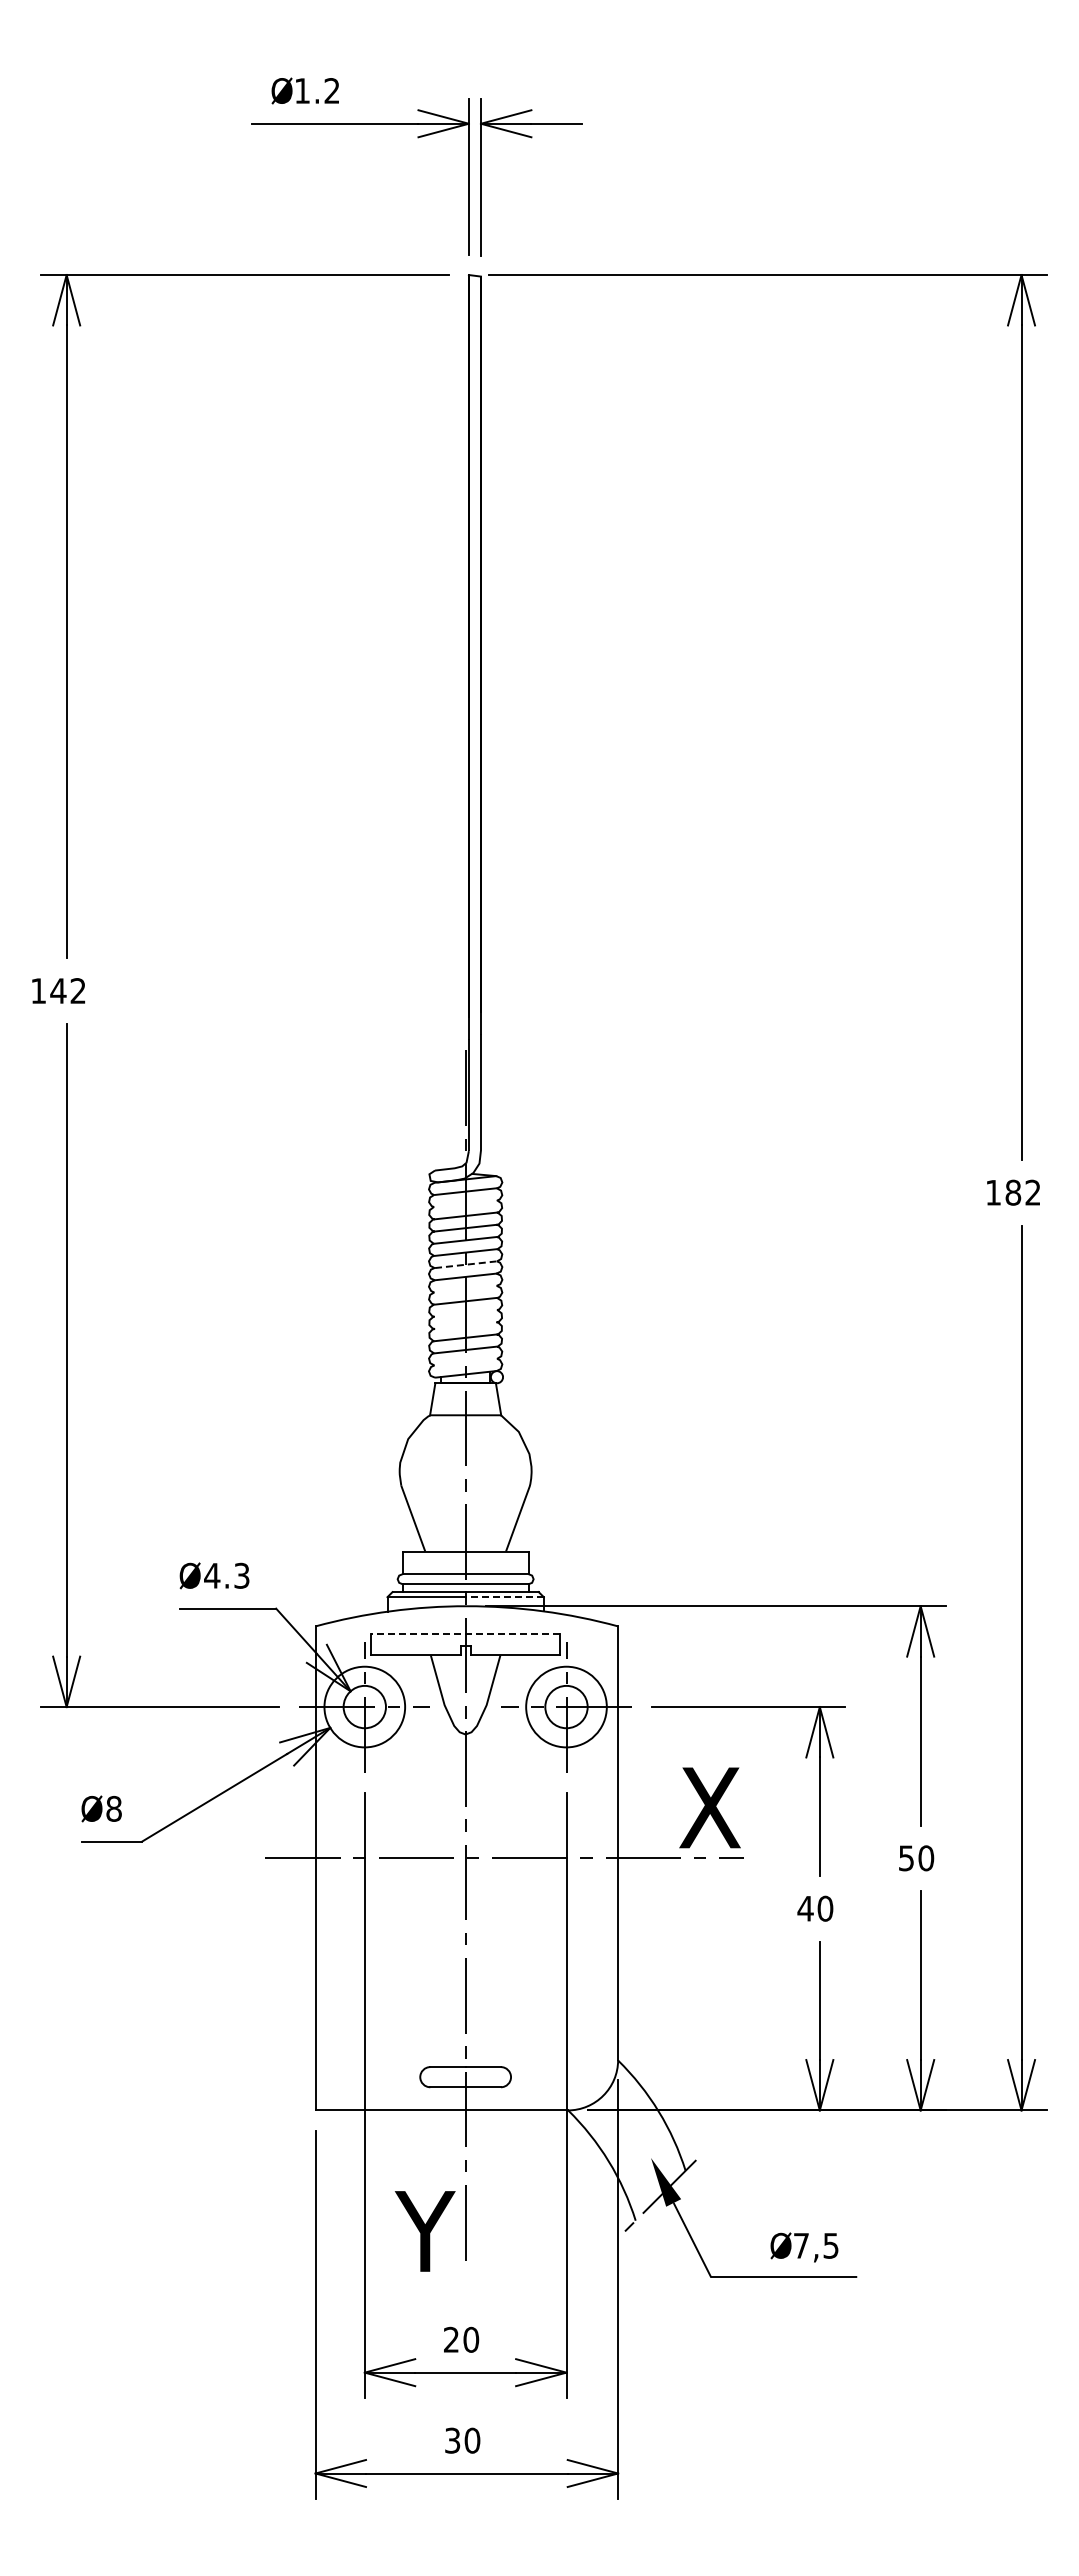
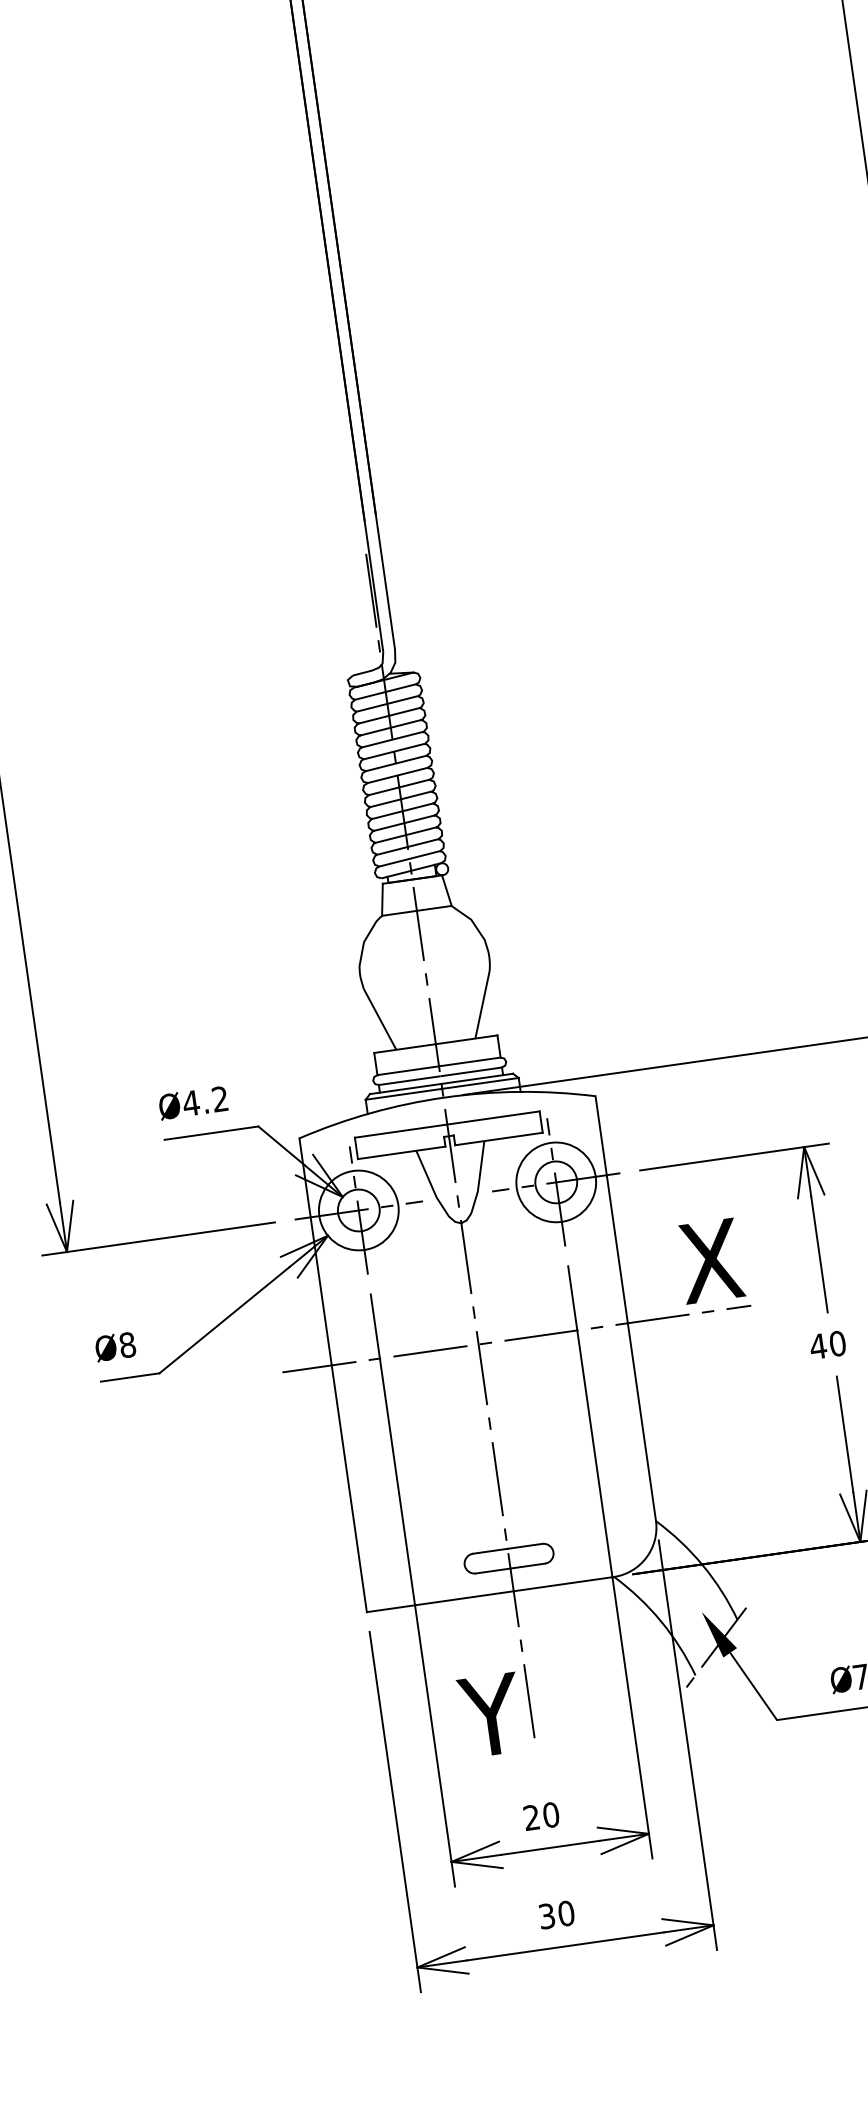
line: (465, 1203) -> (387, 703), added
line: (465, 1264) -> (395, 763), dashed -> solid
line: (465, 1288) -> (399, 786), added
line: (465, 1313) -> (402, 811), added
line: (465, 1325) -> (404, 823), added
line: (465, 1361) -> (409, 858), added
text: (241, 1575) -> (219, 1098), Ø4.3 -> Ø4.2
line: (504, 1597) -> (480, 1083), dashed -> solid
line: (465, 1633) -> (447, 1124), dashed -> solid

